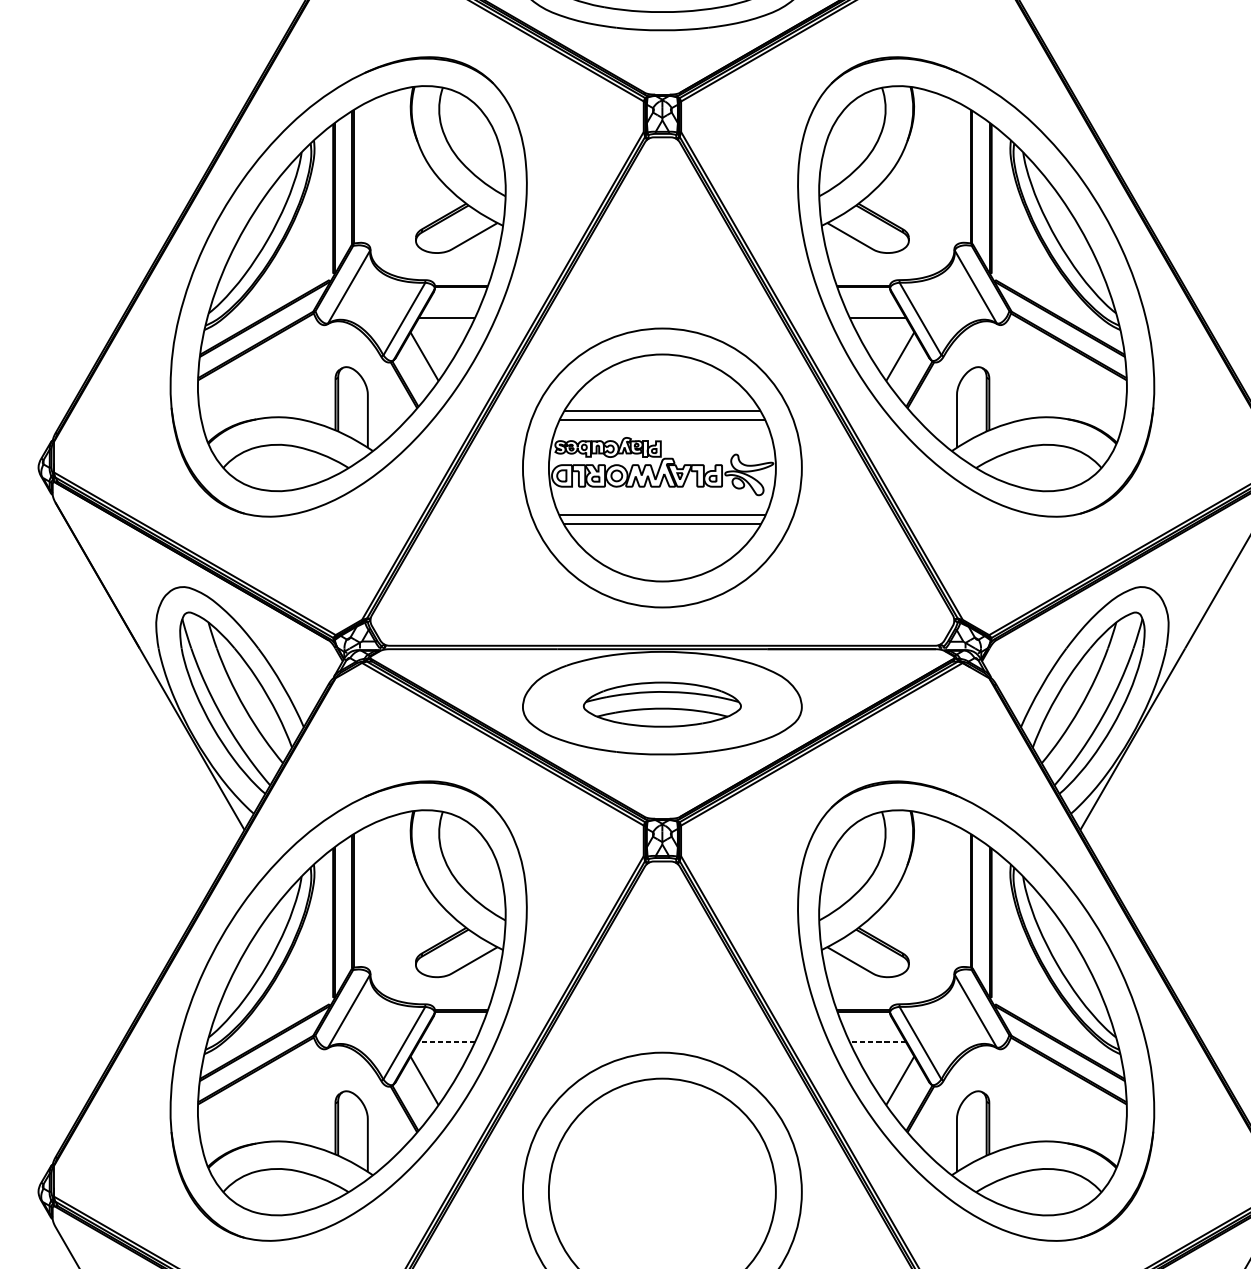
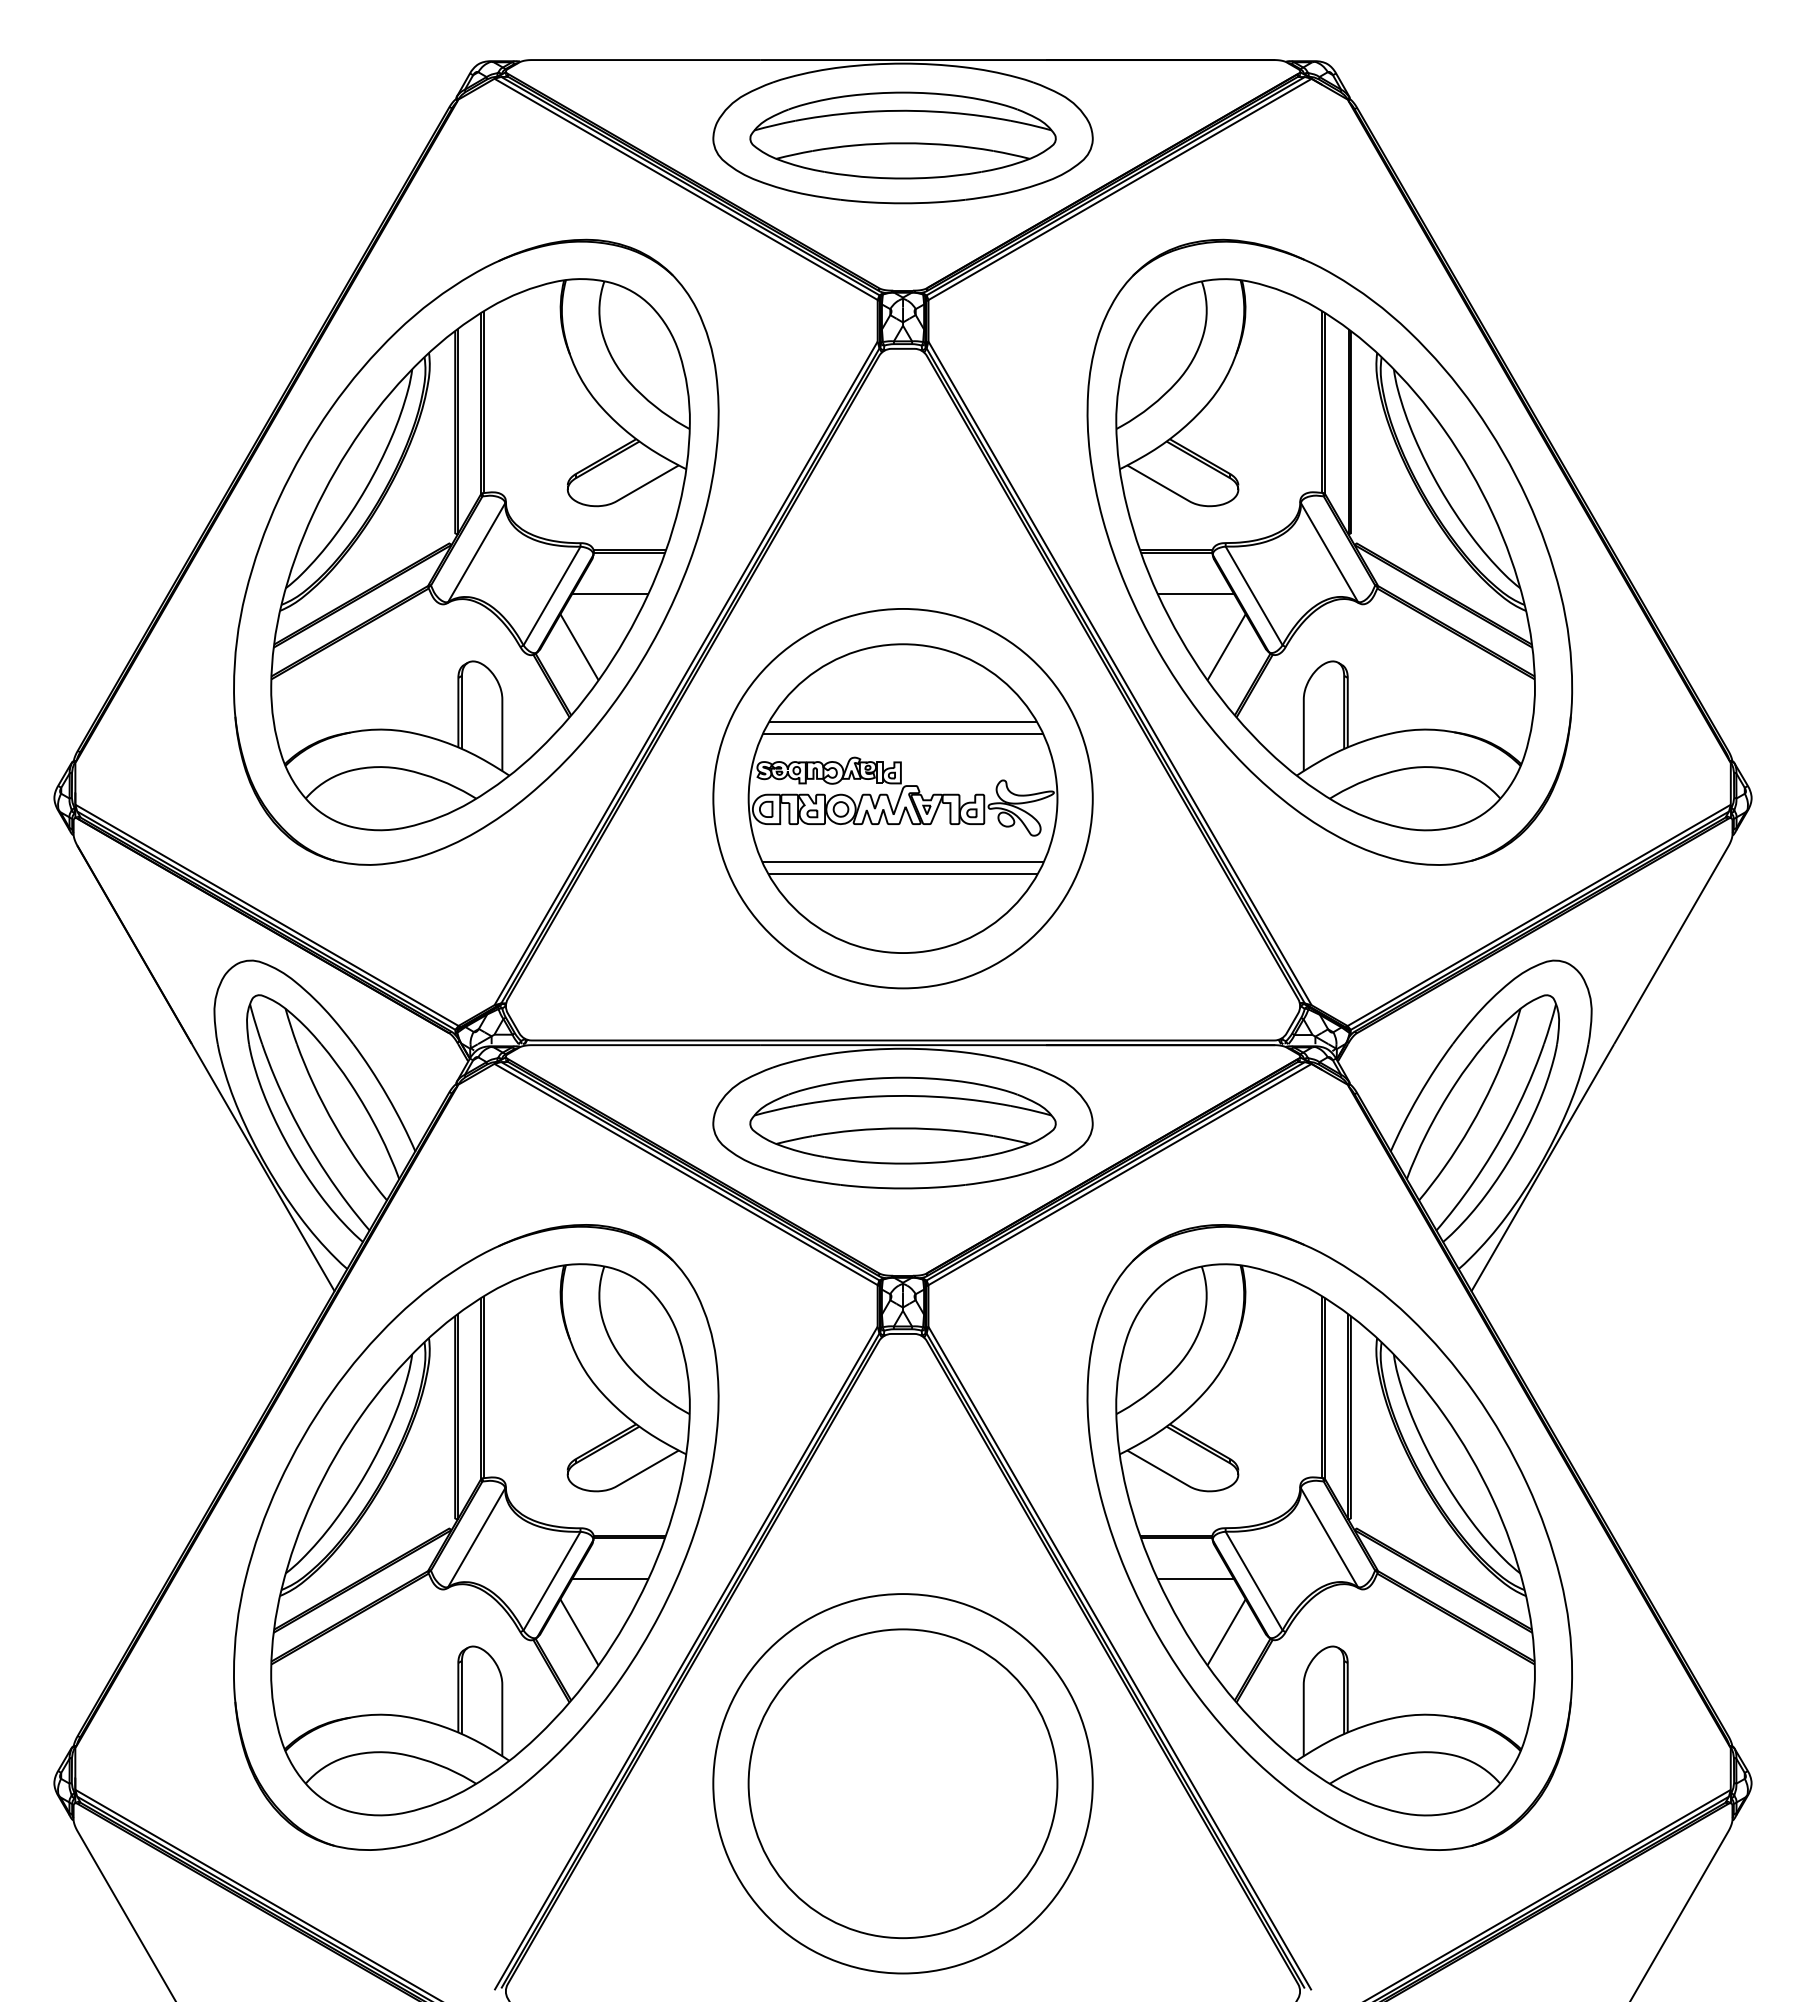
part: (662, 704) -> (902, 1120), size x1.43
line: (446, 1042) -> (609, 1579), dashed -> solid
line: (877, 1042) -> (1195, 1579), dashed -> solid

